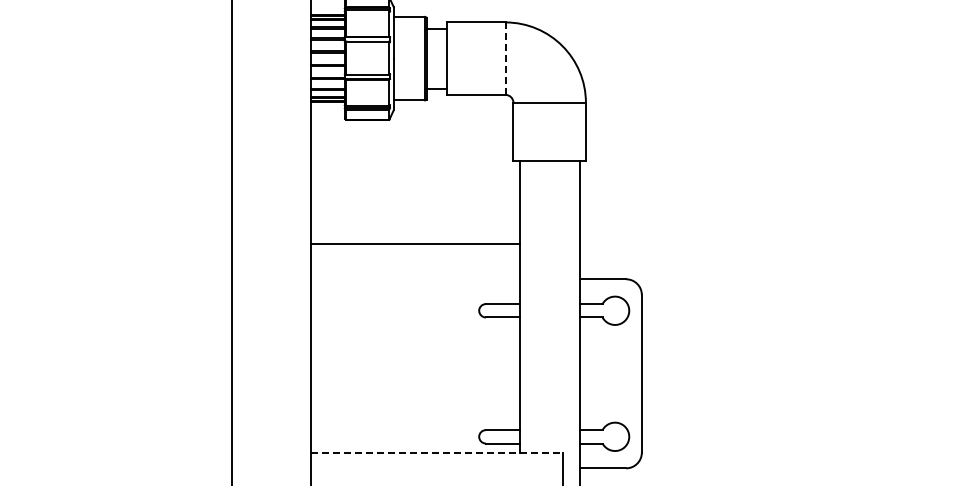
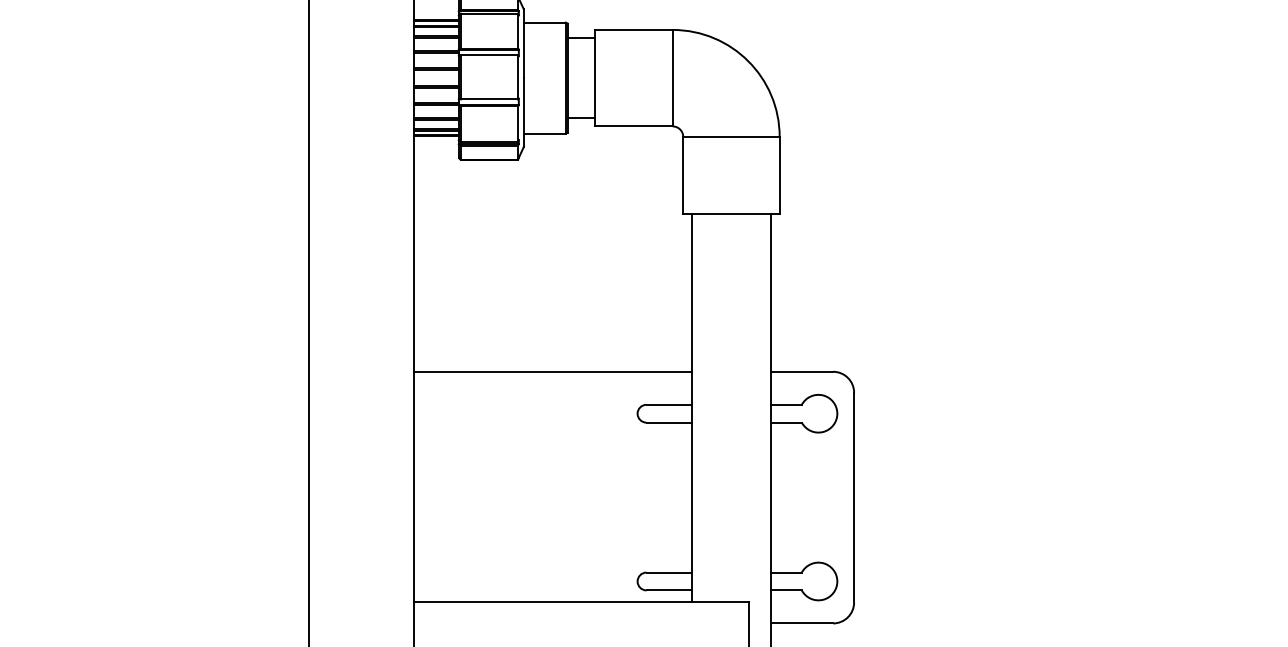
line: (505, 59) -> (672, 79), dashed -> solid
line: (414, 244) -> (551, 372), moved
line: (437, 452) -> (582, 602), dashed -> solid

